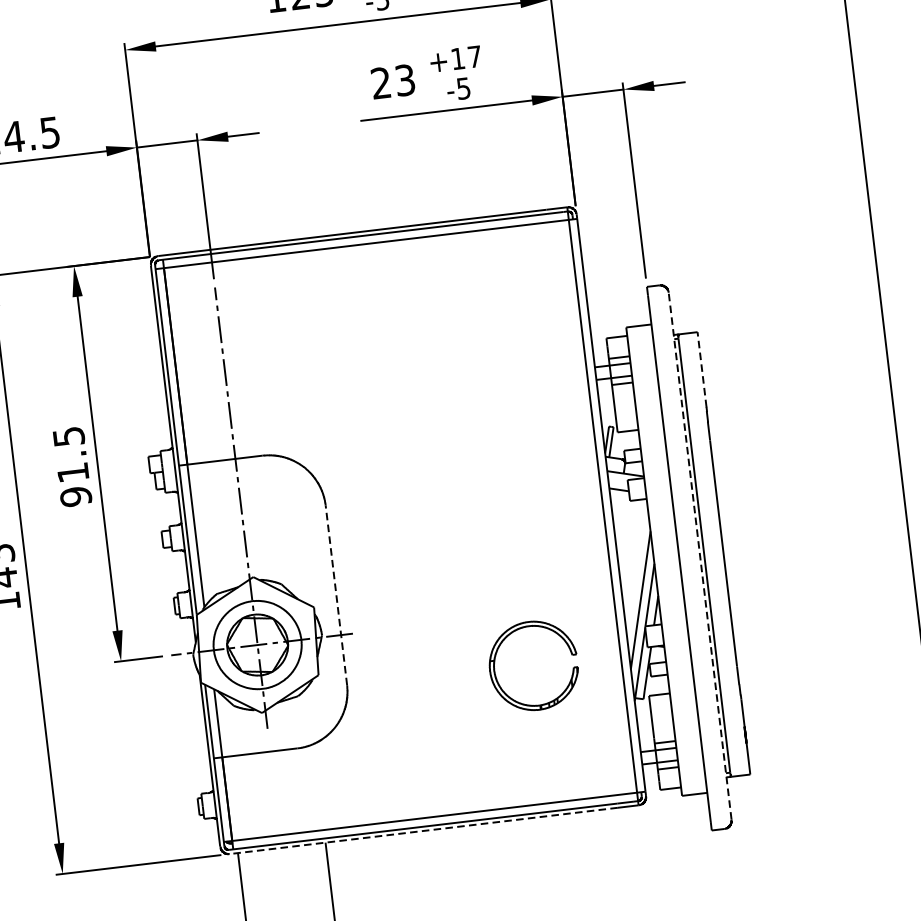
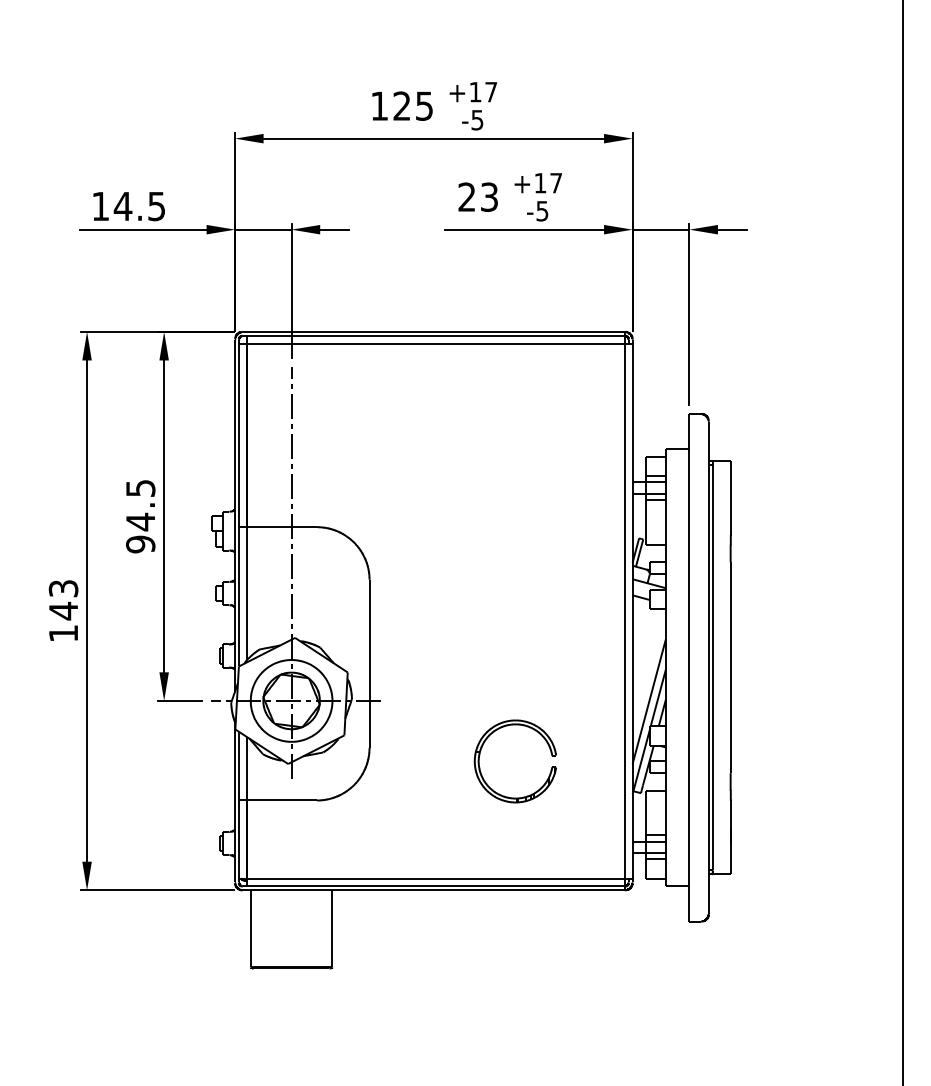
line: (702, 368) -> (731, 495), dashed -> solid
text: (72, 472) -> (140, 521), 91.5 -> 94.5
line: (699, 556) -> (708, 667), dashed -> solid
line: (336, 595) -> (369, 663), dashed -> solid
part: (495, 664) -> (480, 755), moved
line: (423, 831) -> (423, 890), dashed -> solid

